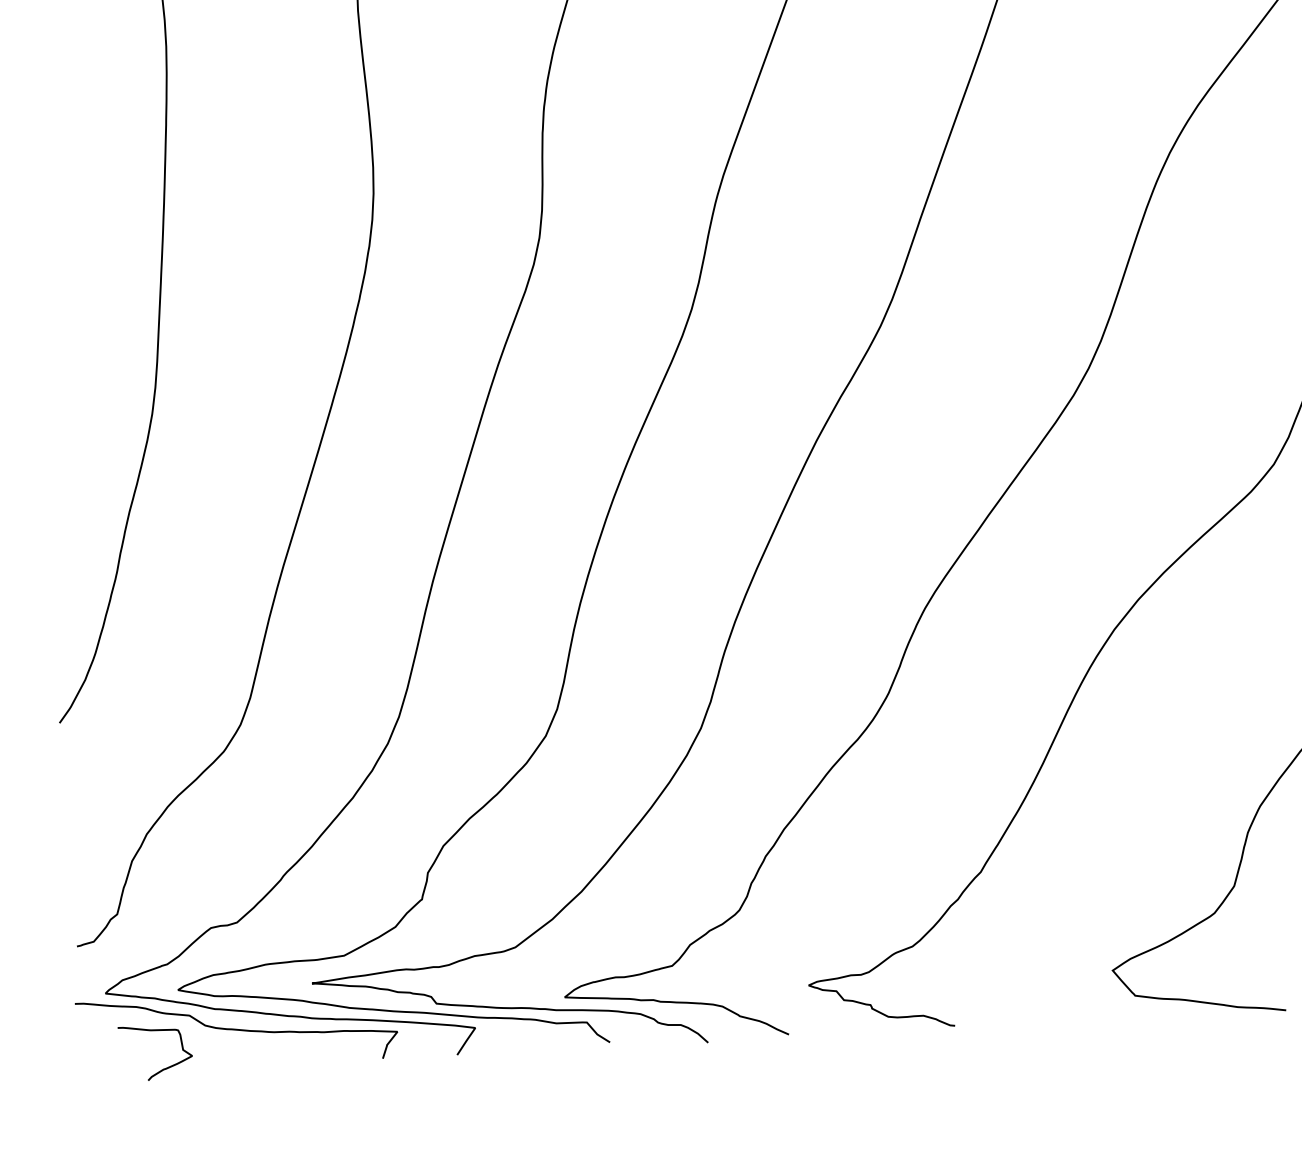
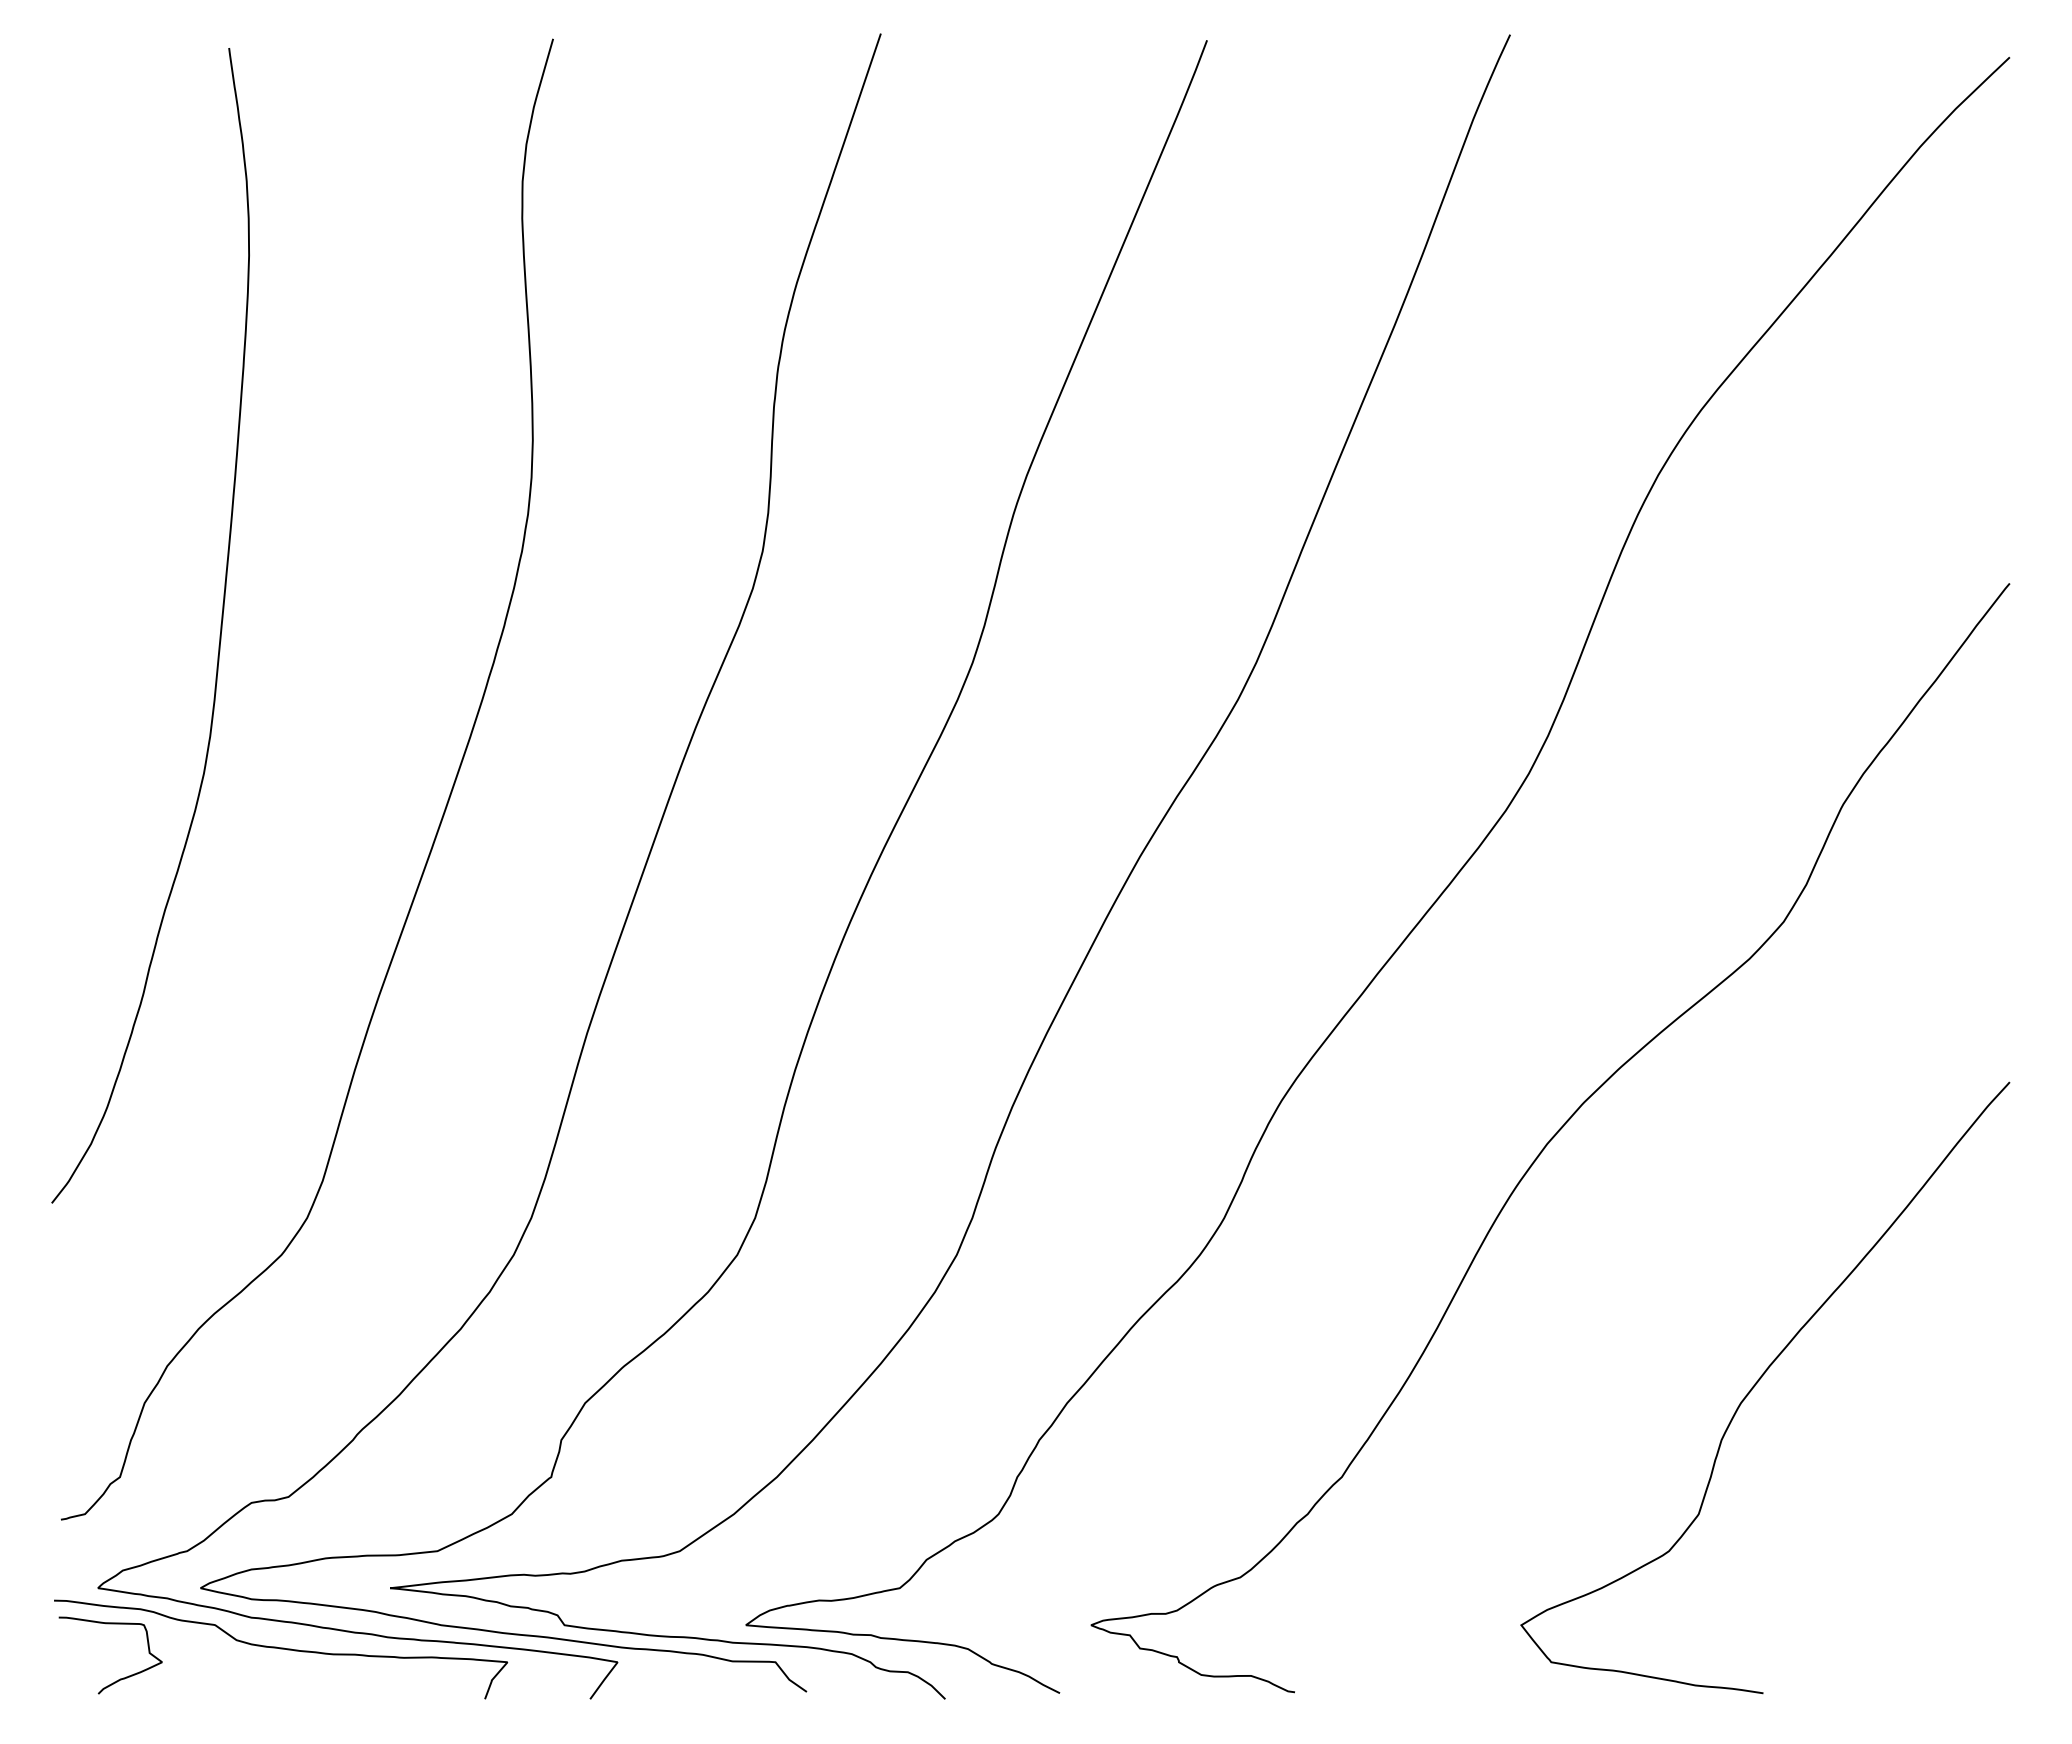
curve: (163, 1068) -> (120, 1678), moved

